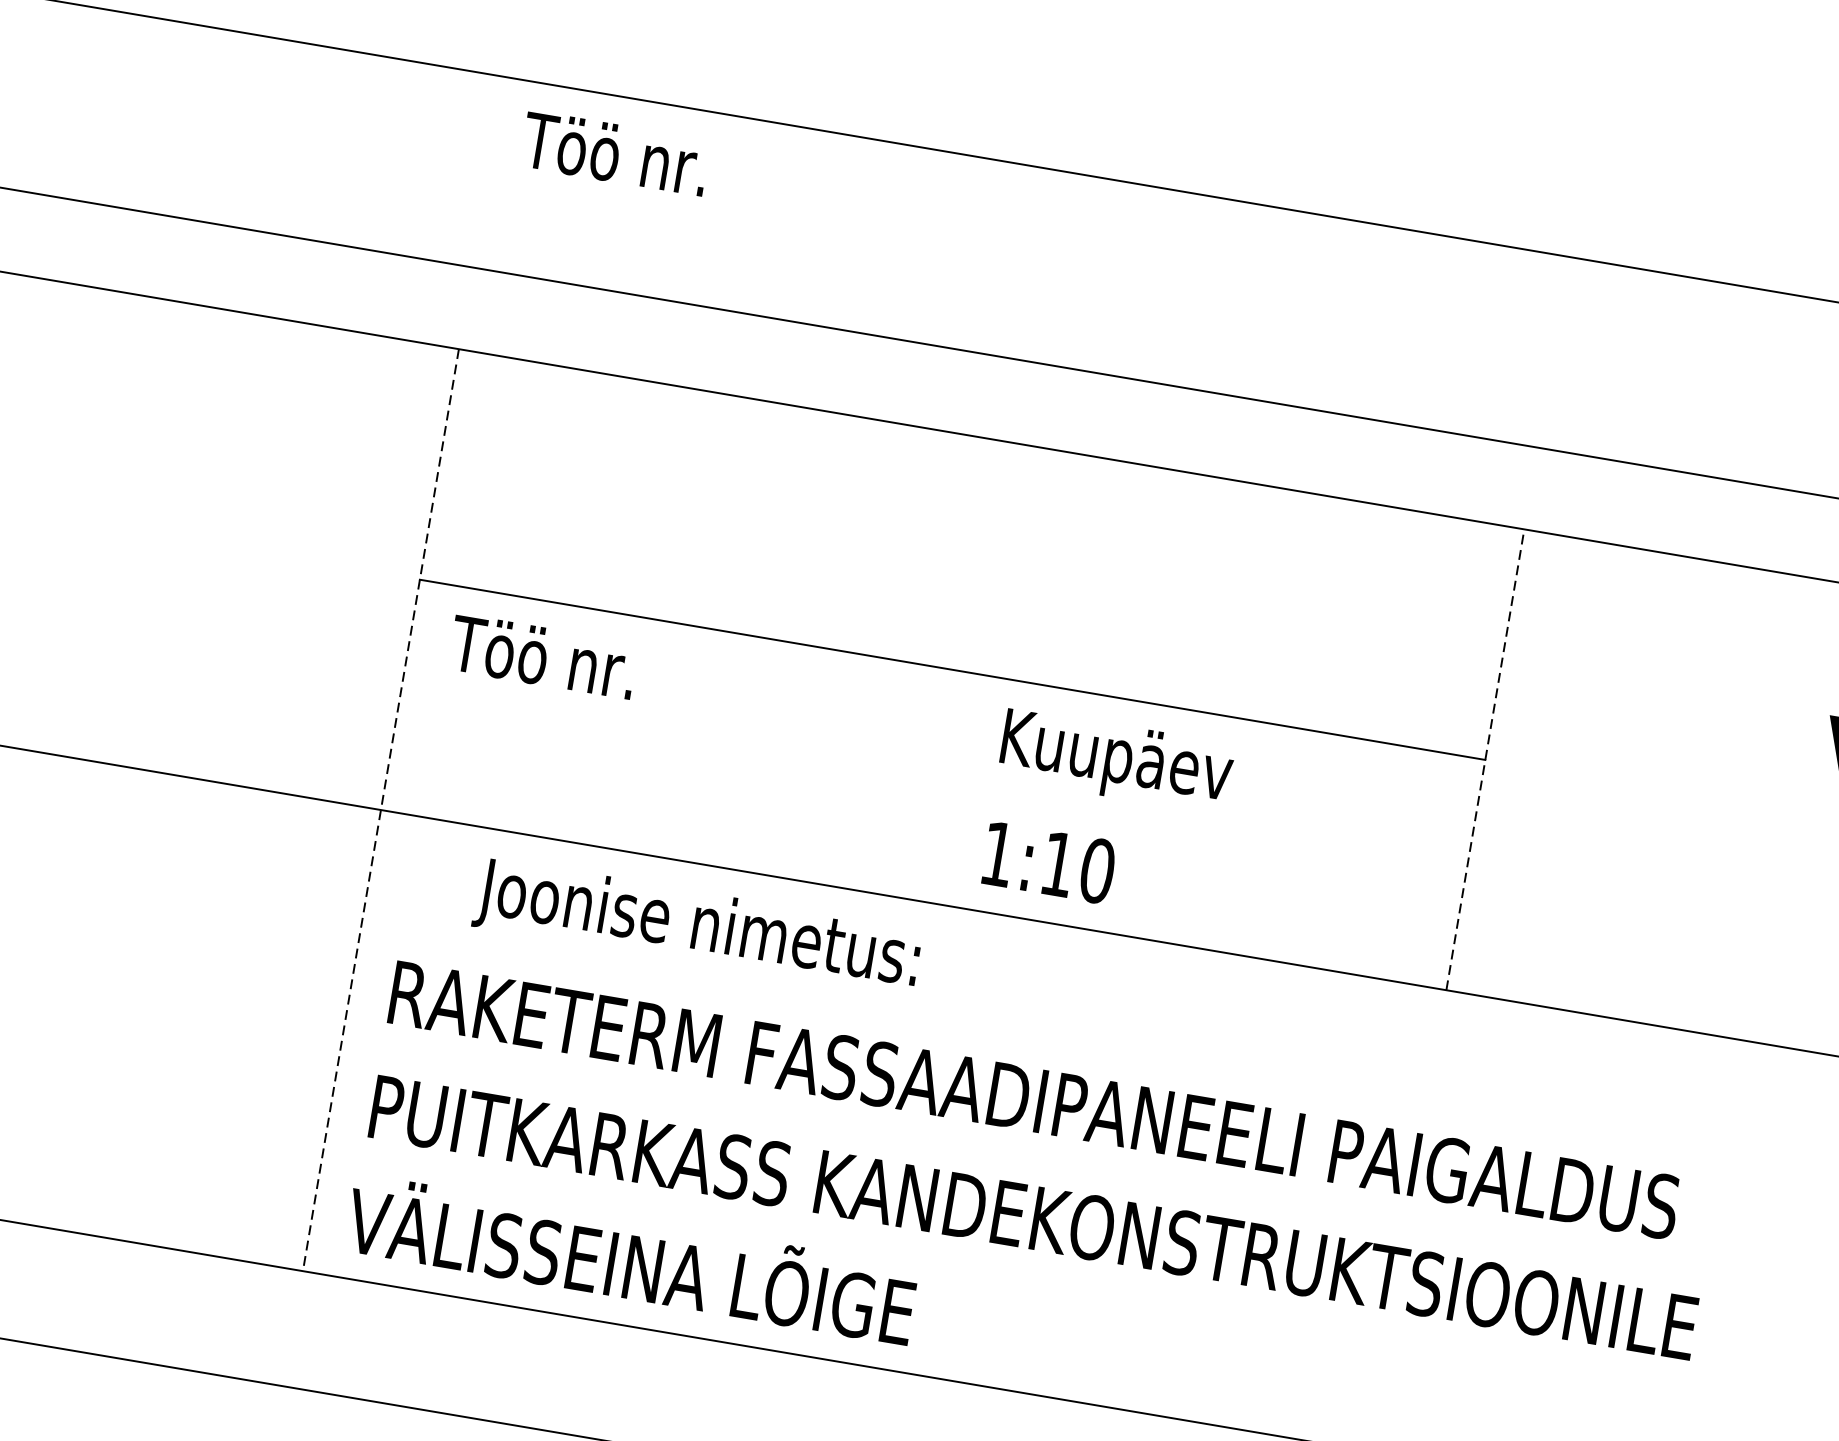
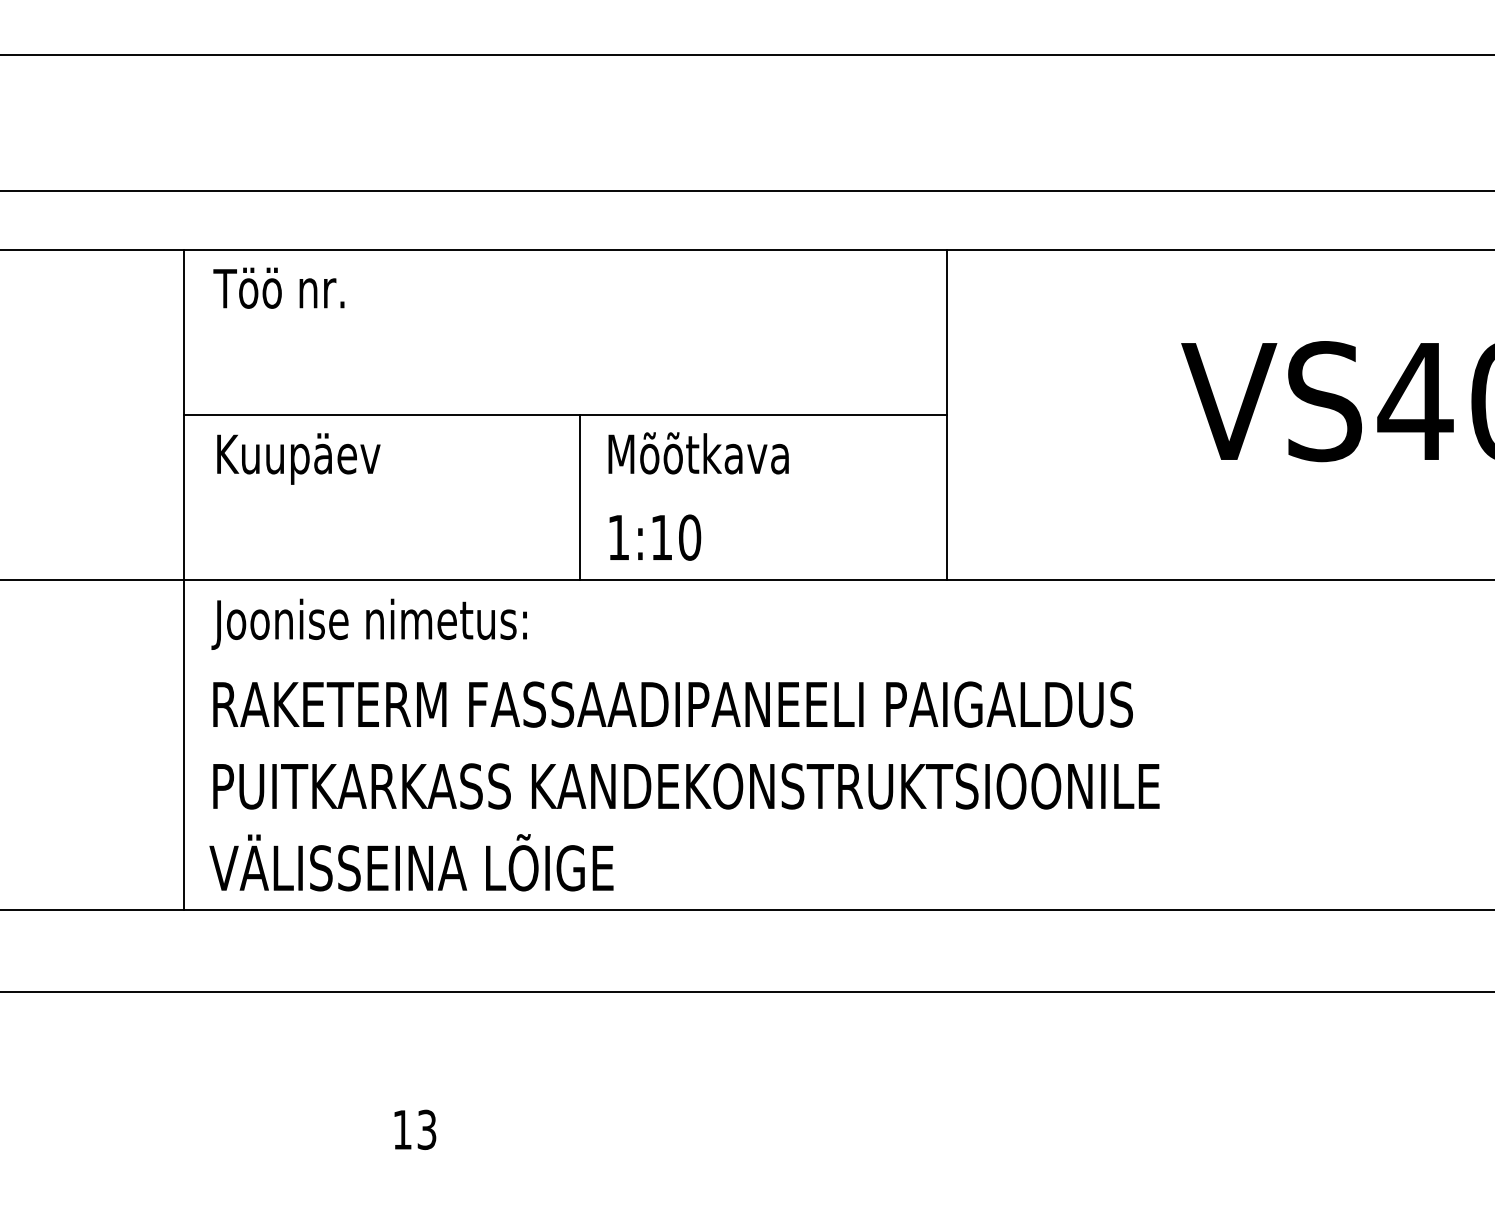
text: (614, 152) -> (278, 287), moved
text: (566, 667) -> (296, 458), Töö nr. -> Kuupäev
line: (1485, 759) -> (946, 414), dashed -> solid
text: (1130, 762) -> (700, 458), Kuupäev -> Mõõtkava
line: (954, 789) -> (580, 497), added
line: (381, 809) -> (184, 579), dashed -> solid
text: (696, 926) -> (368, 623), moved

